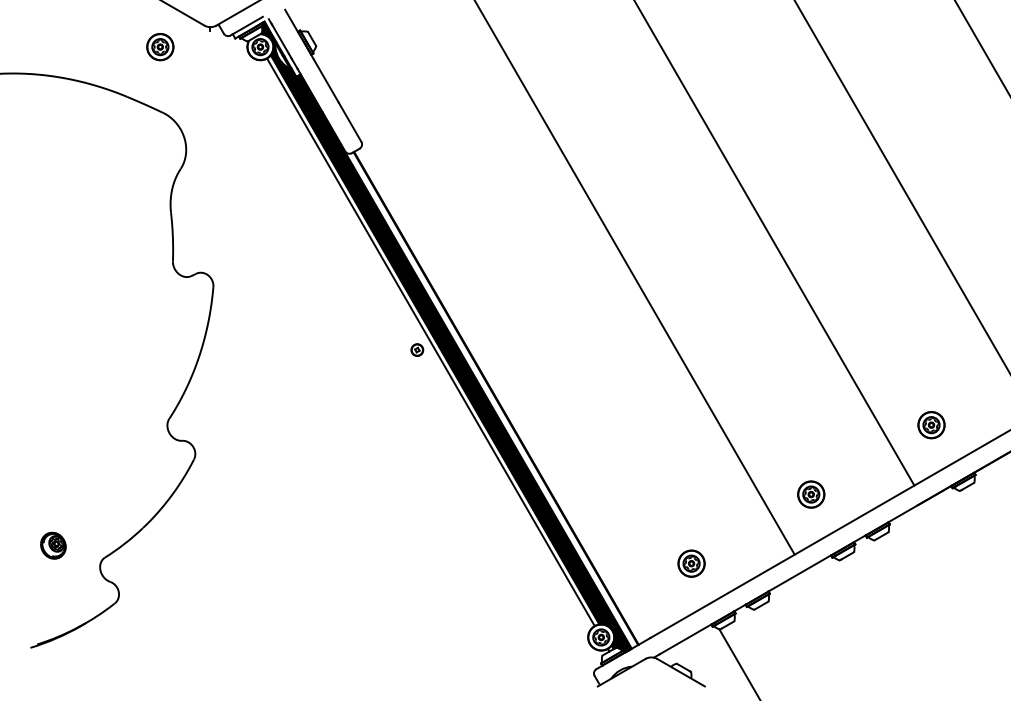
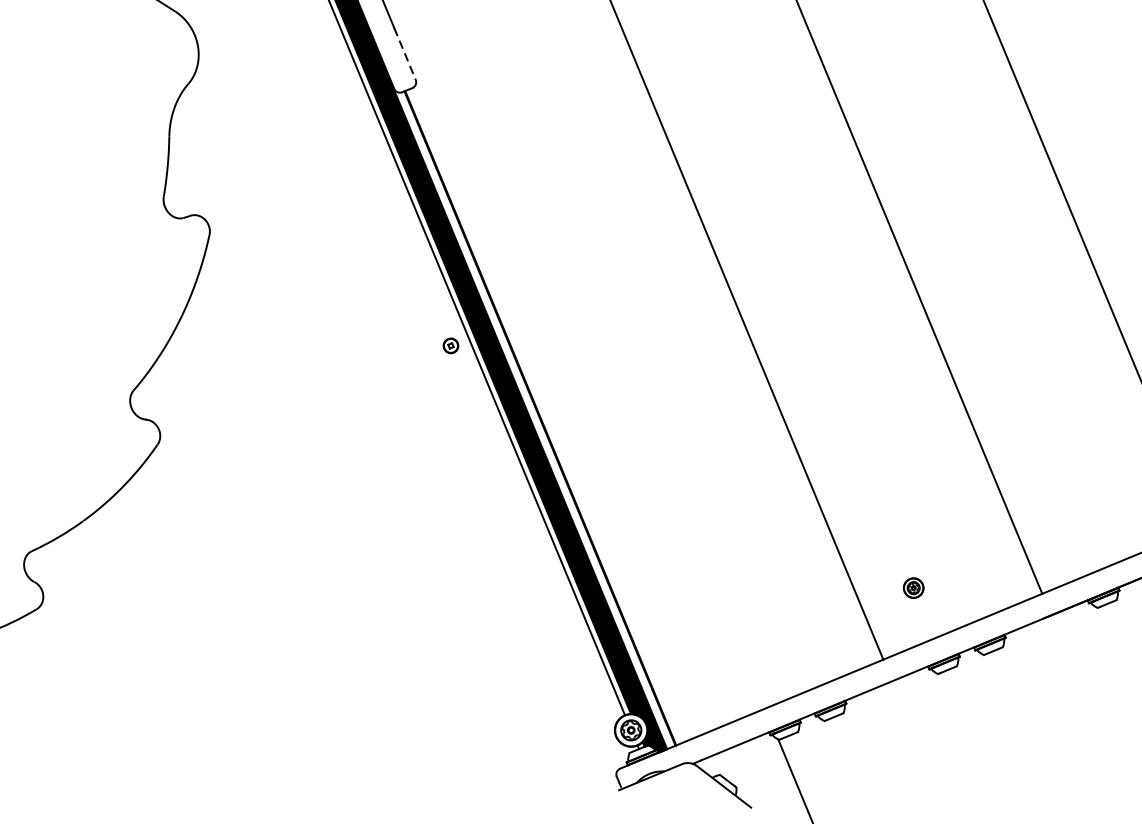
line: (350, 122) -> (405, 54), solid -> dashed
part: (931, 425) -> (1073, 522), removed
part: (811, 494) -> (913, 588), size x0.6
part: (691, 563) -> (754, 653), removed

